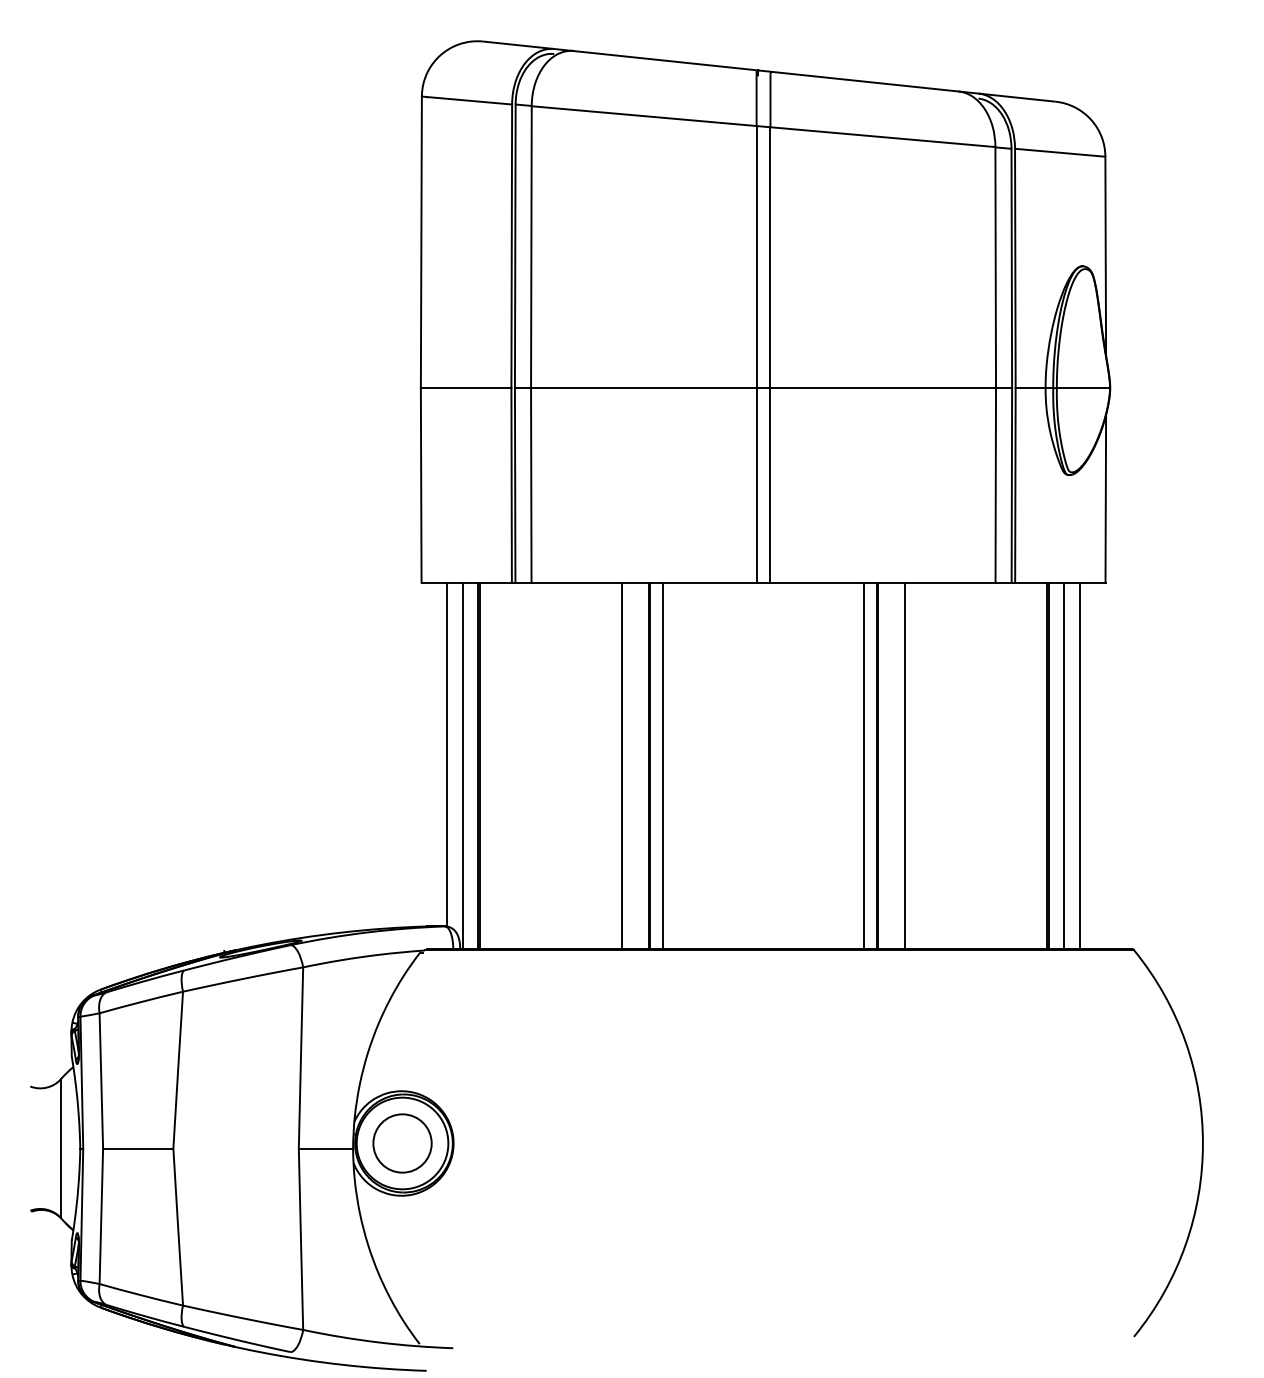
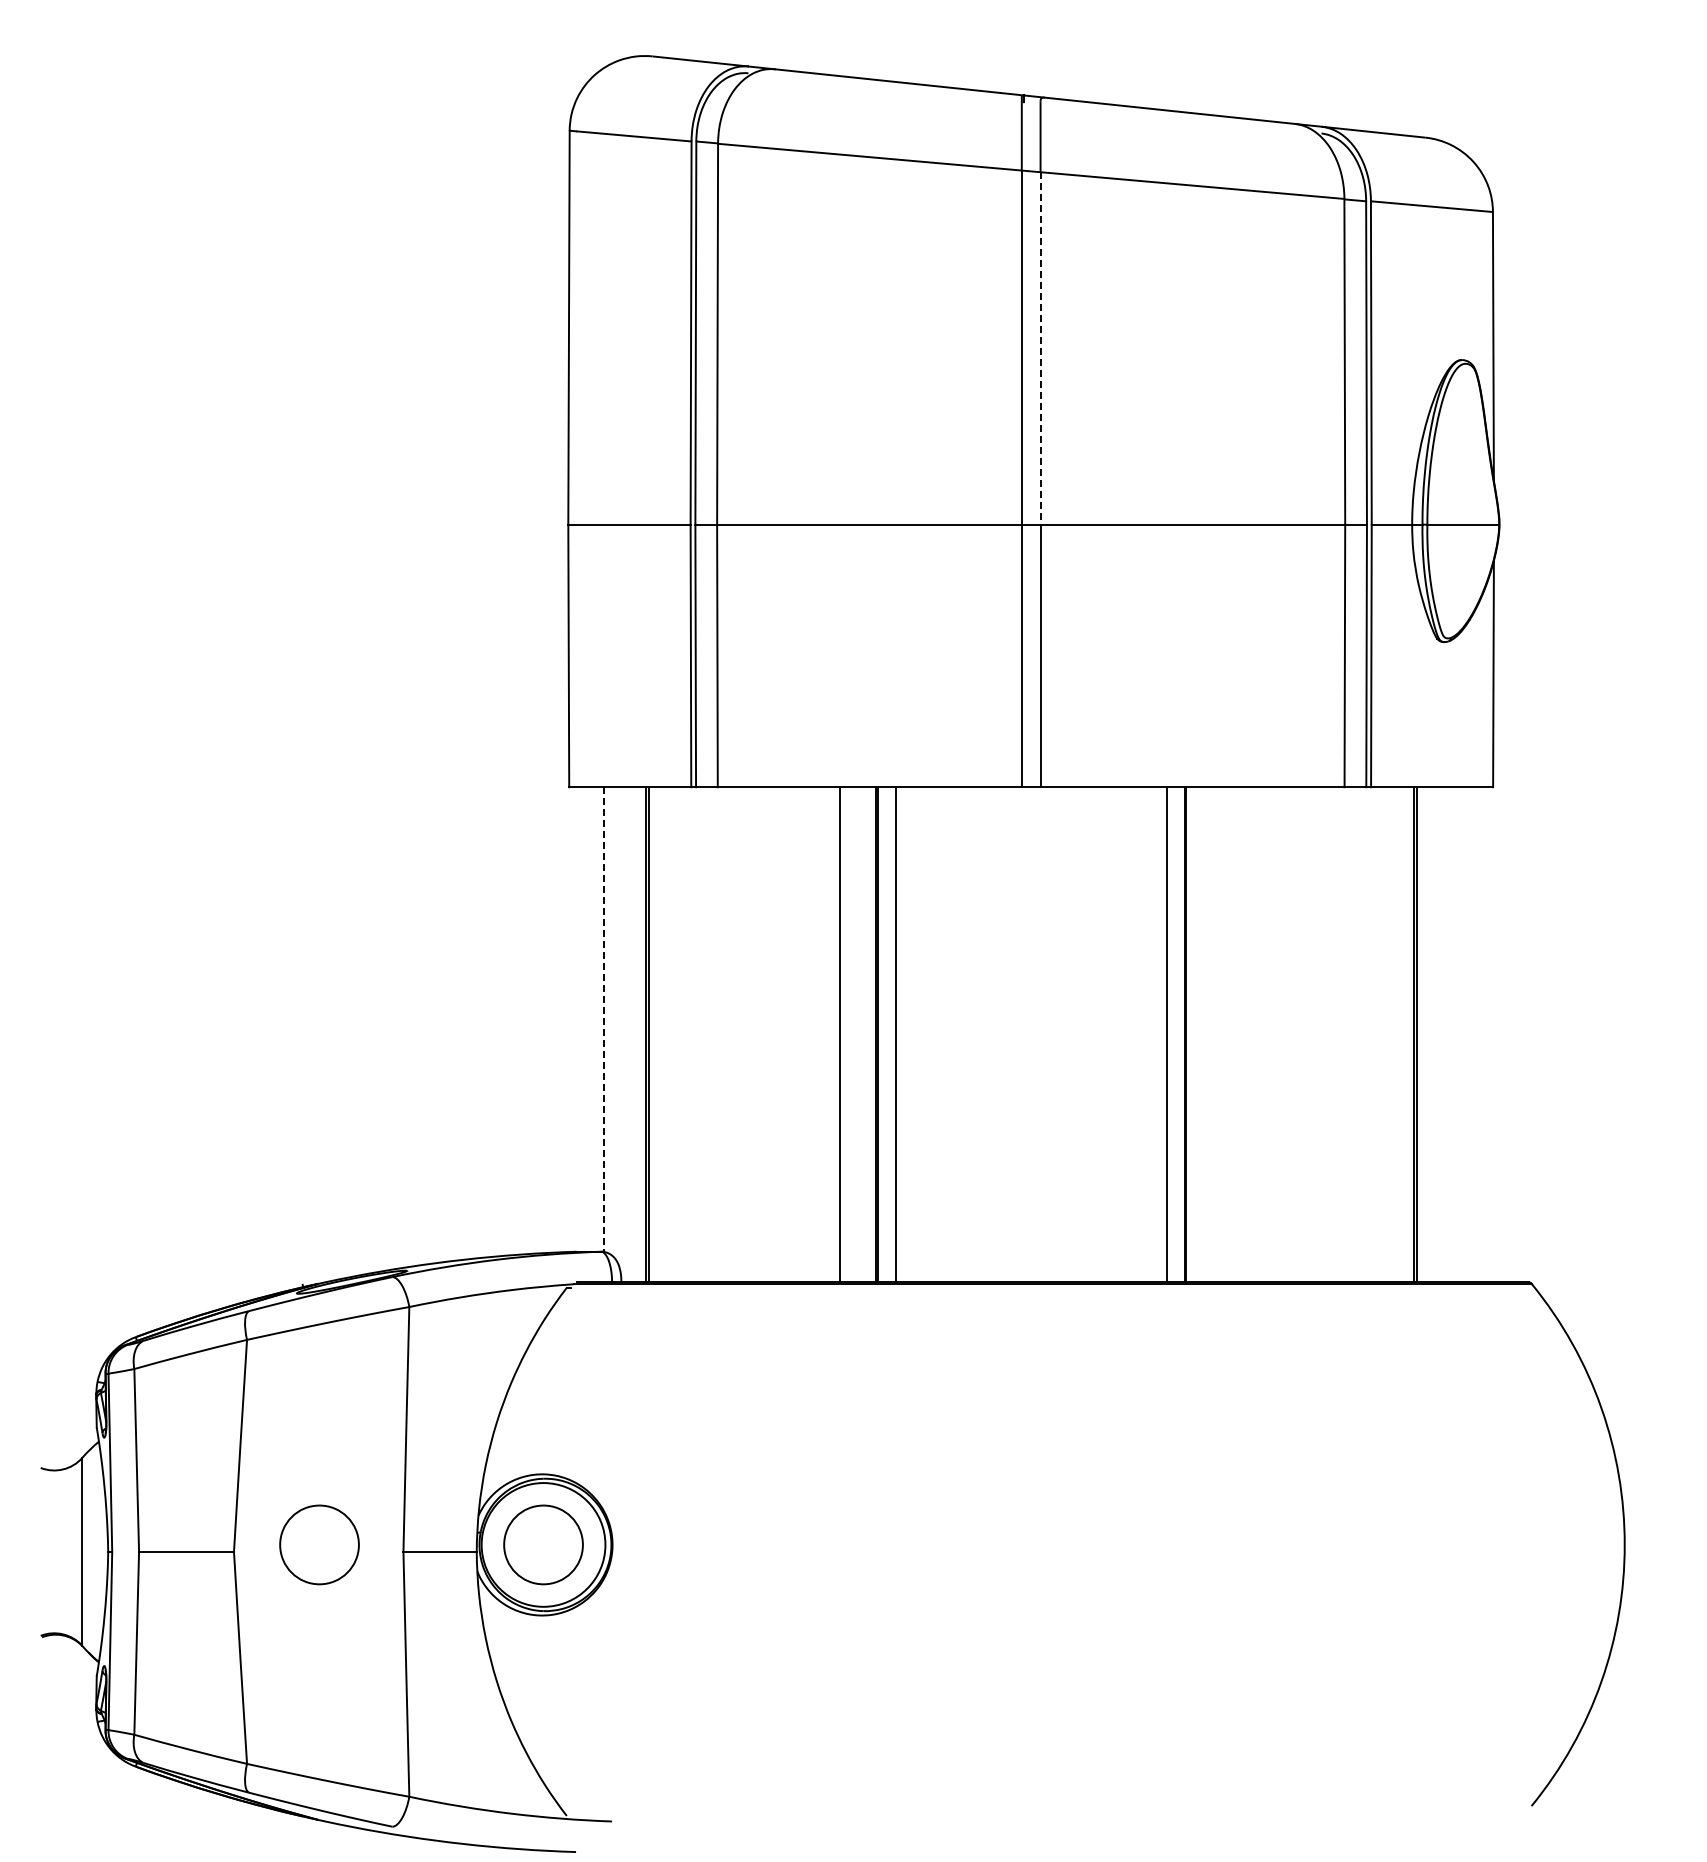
line: (770, 257) -> (1040, 348), solid -> dashed
line: (446, 755) -> (603, 1020), solid -> dashed
line: (463, 765) -> (625, 1034), removed
line: (905, 765) -> (1222, 1034), removed
line: (1063, 765) -> (1436, 1034), removed
line: (1079, 765) -> (1458, 1034), removed
circle: (236, 1143) -> (319, 1544), added

